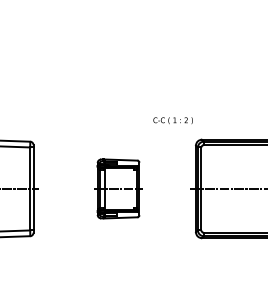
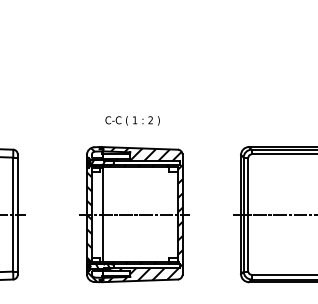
text: (172, 120) -> (131, 120), moved
part: (118, 188) -> (134, 213), size x1.67

